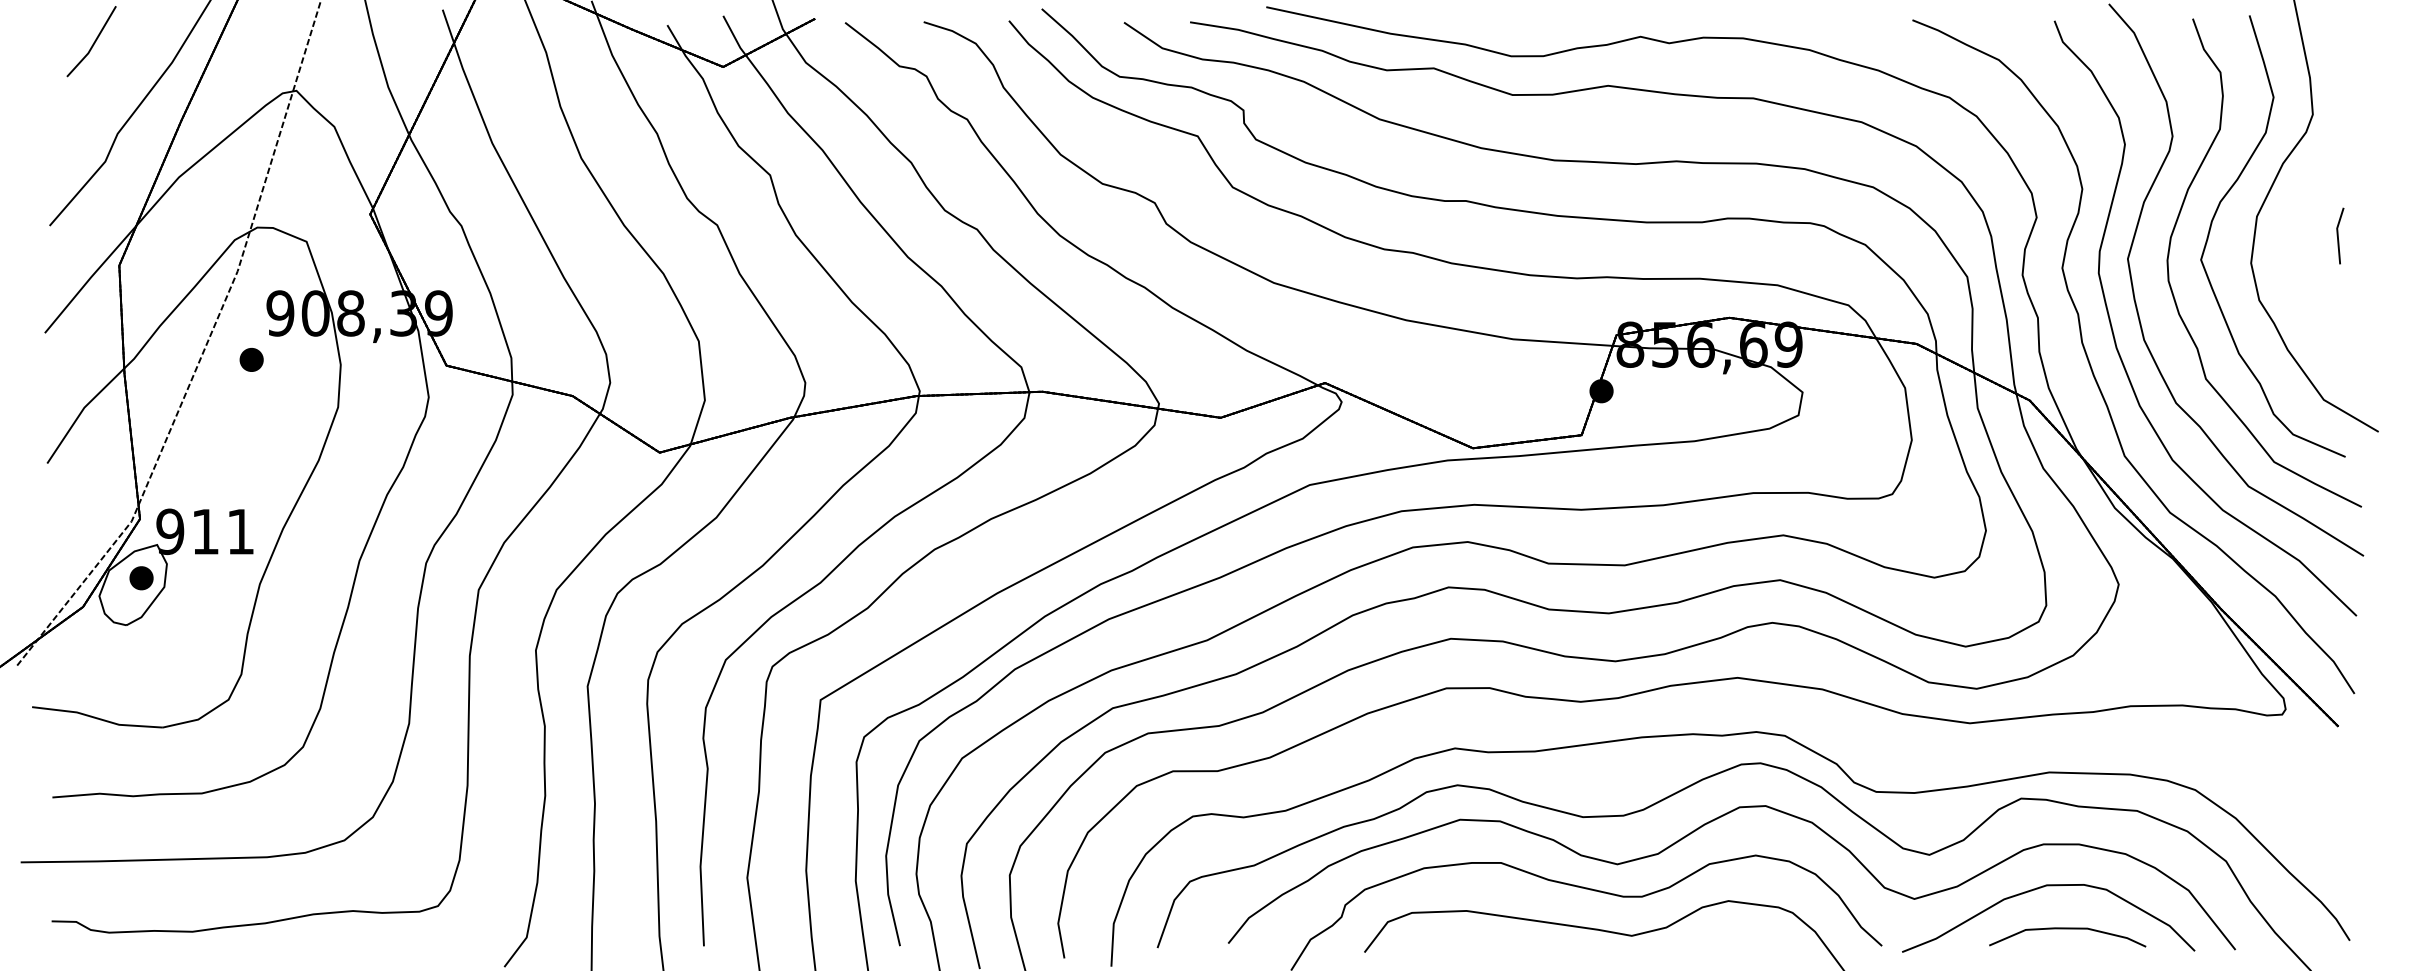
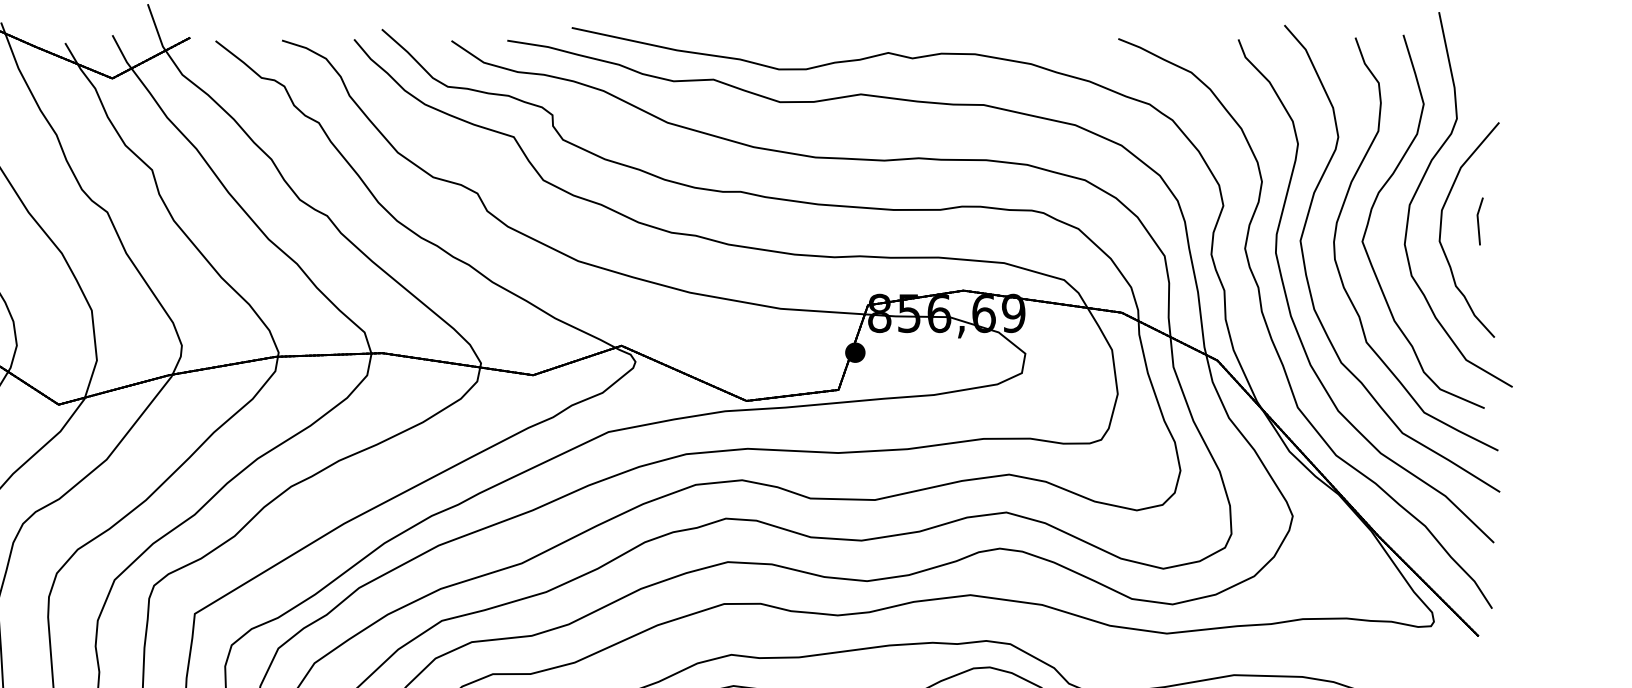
part: (2294, 245) -> (1441, 229), added

